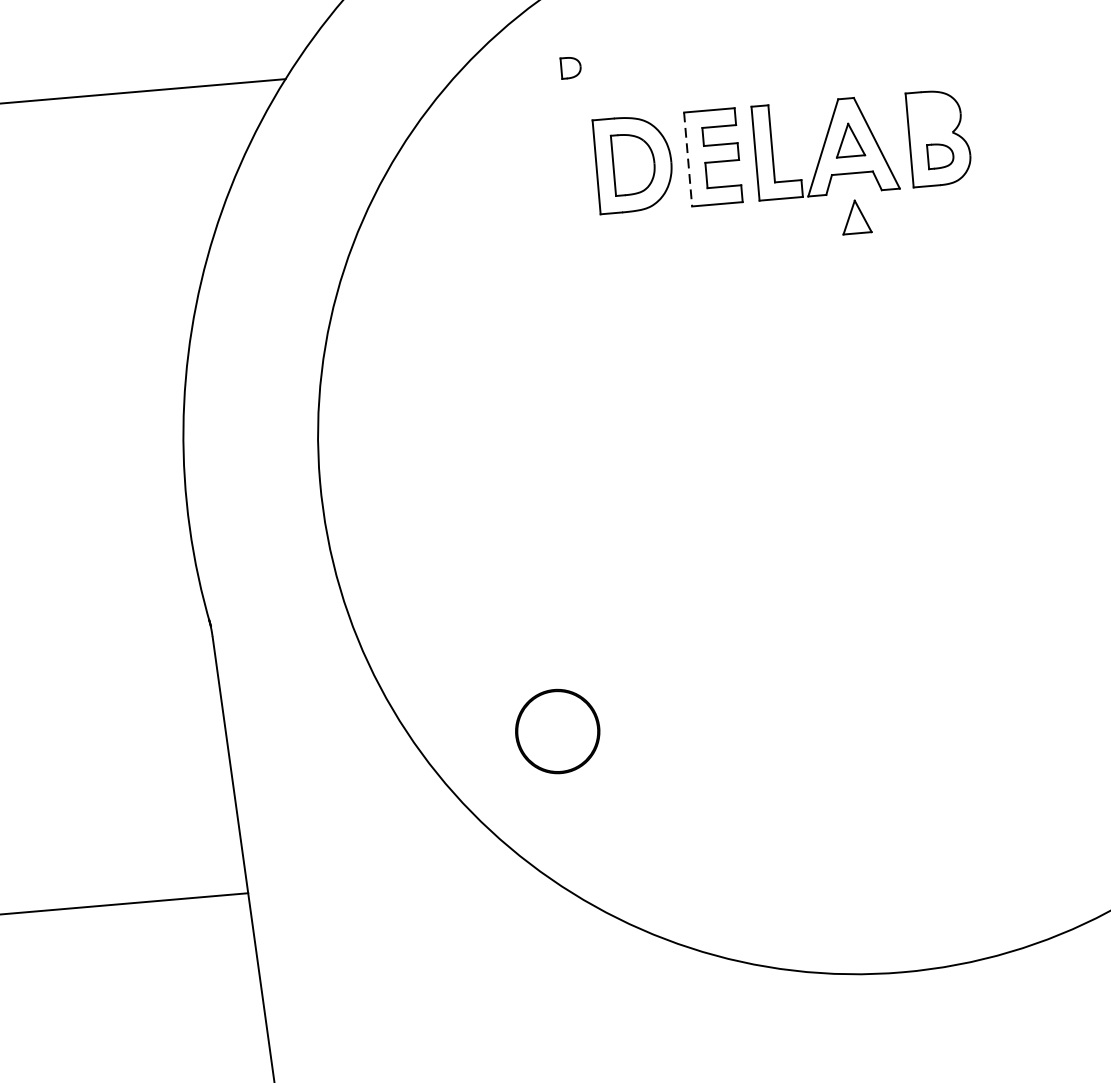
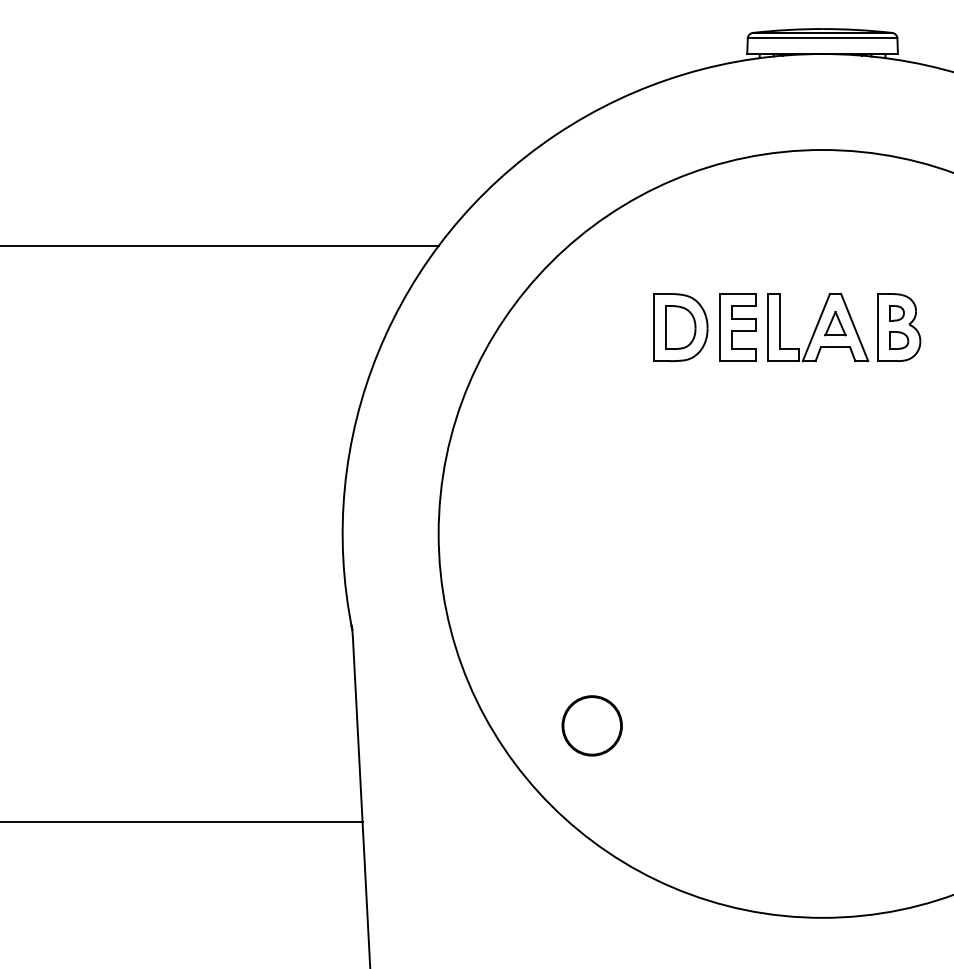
part: (570, 68) -> (896, 313), moved
line: (687, 159) -> (719, 327), dashed -> solid
part: (856, 216) -> (835, 378), removed

